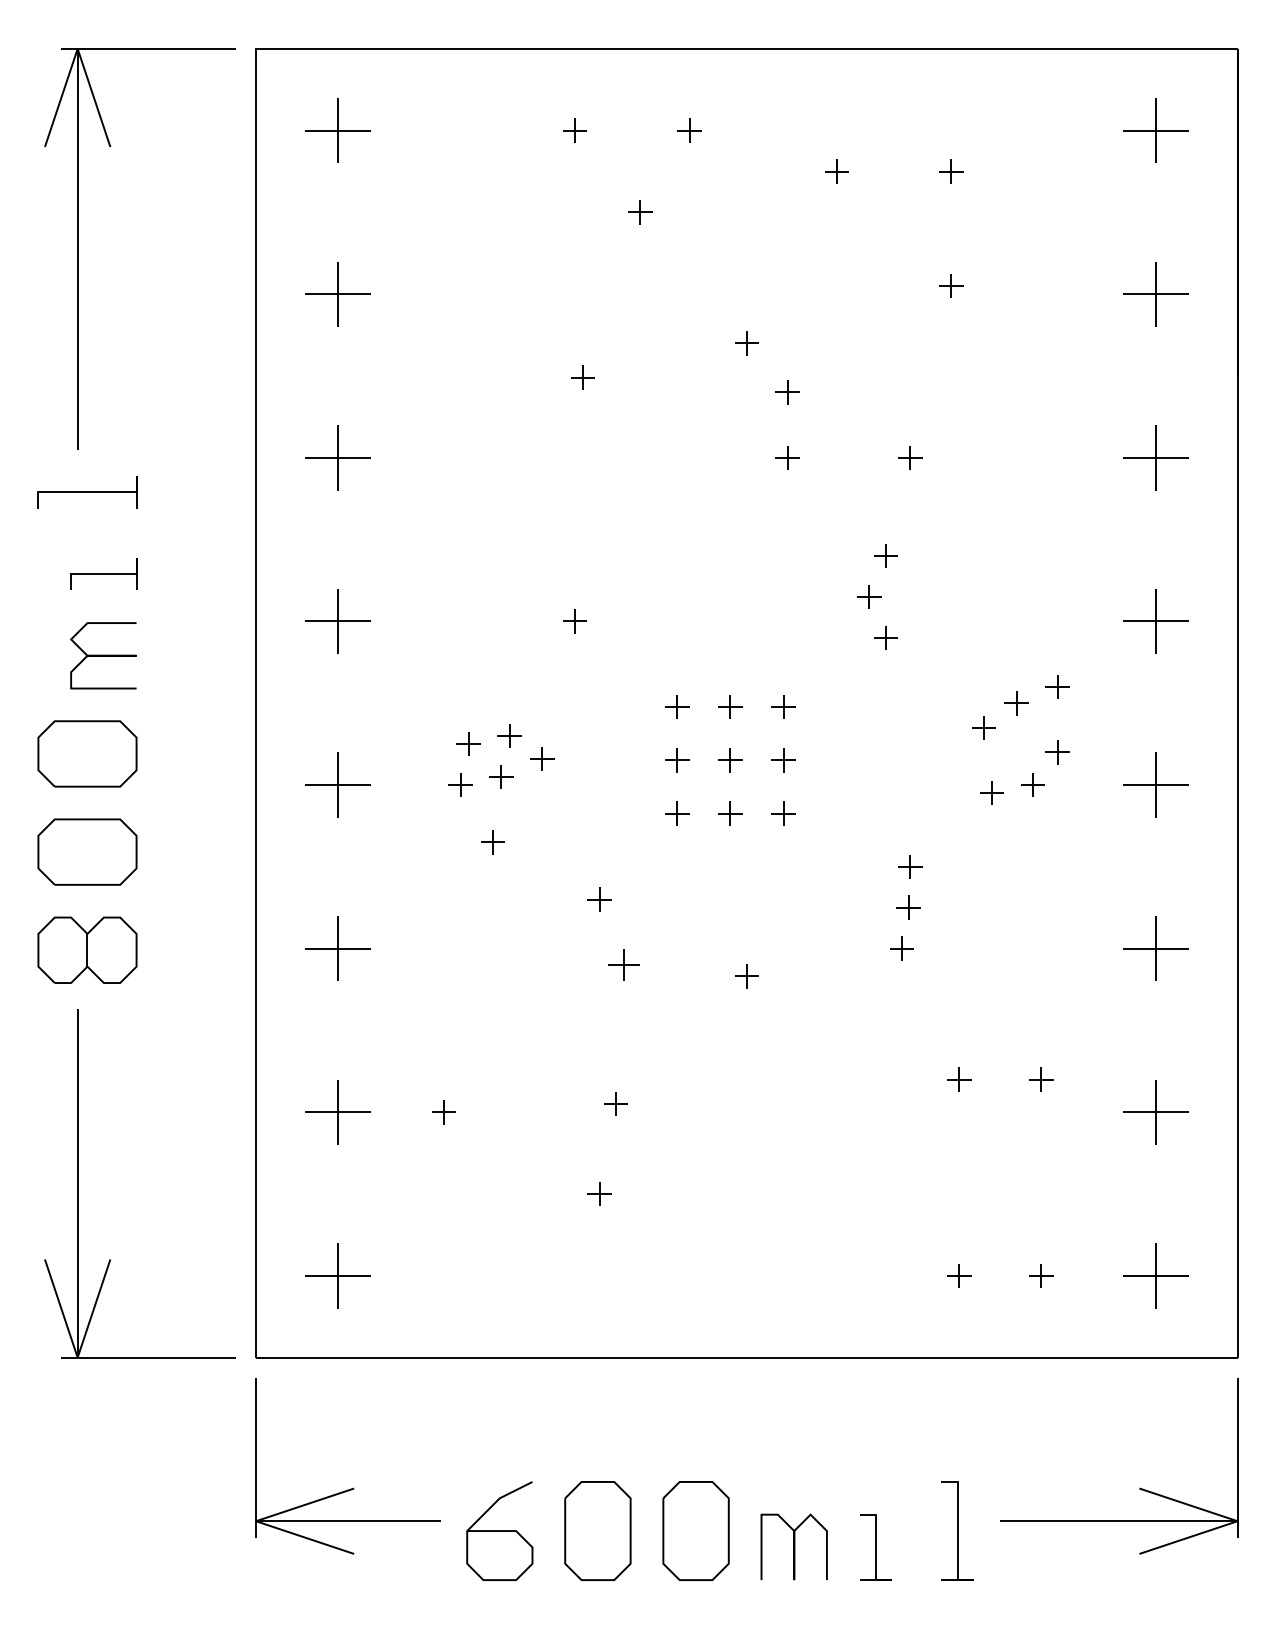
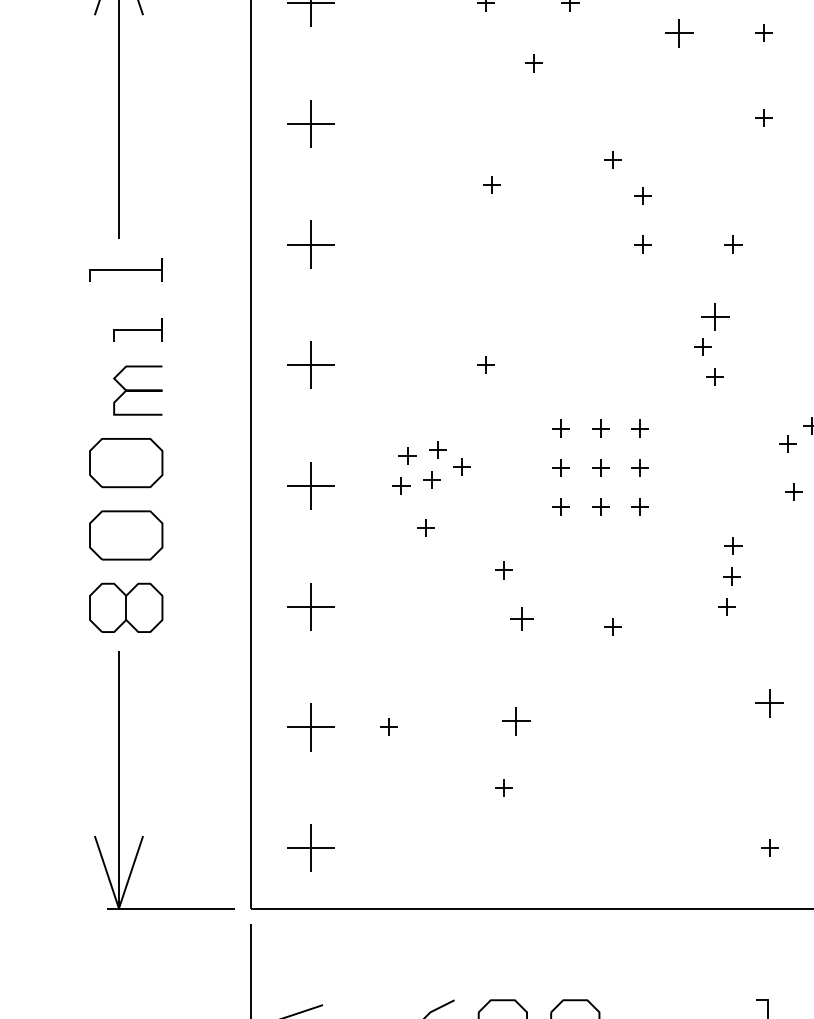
part: (836, 171) -> (678, 33), size x1.6
part: (885, 555) -> (715, 316), size x1.6
part: (959, 1079) -> (769, 703), size x1.6
part: (615, 1103) -> (515, 720), size x1.6

